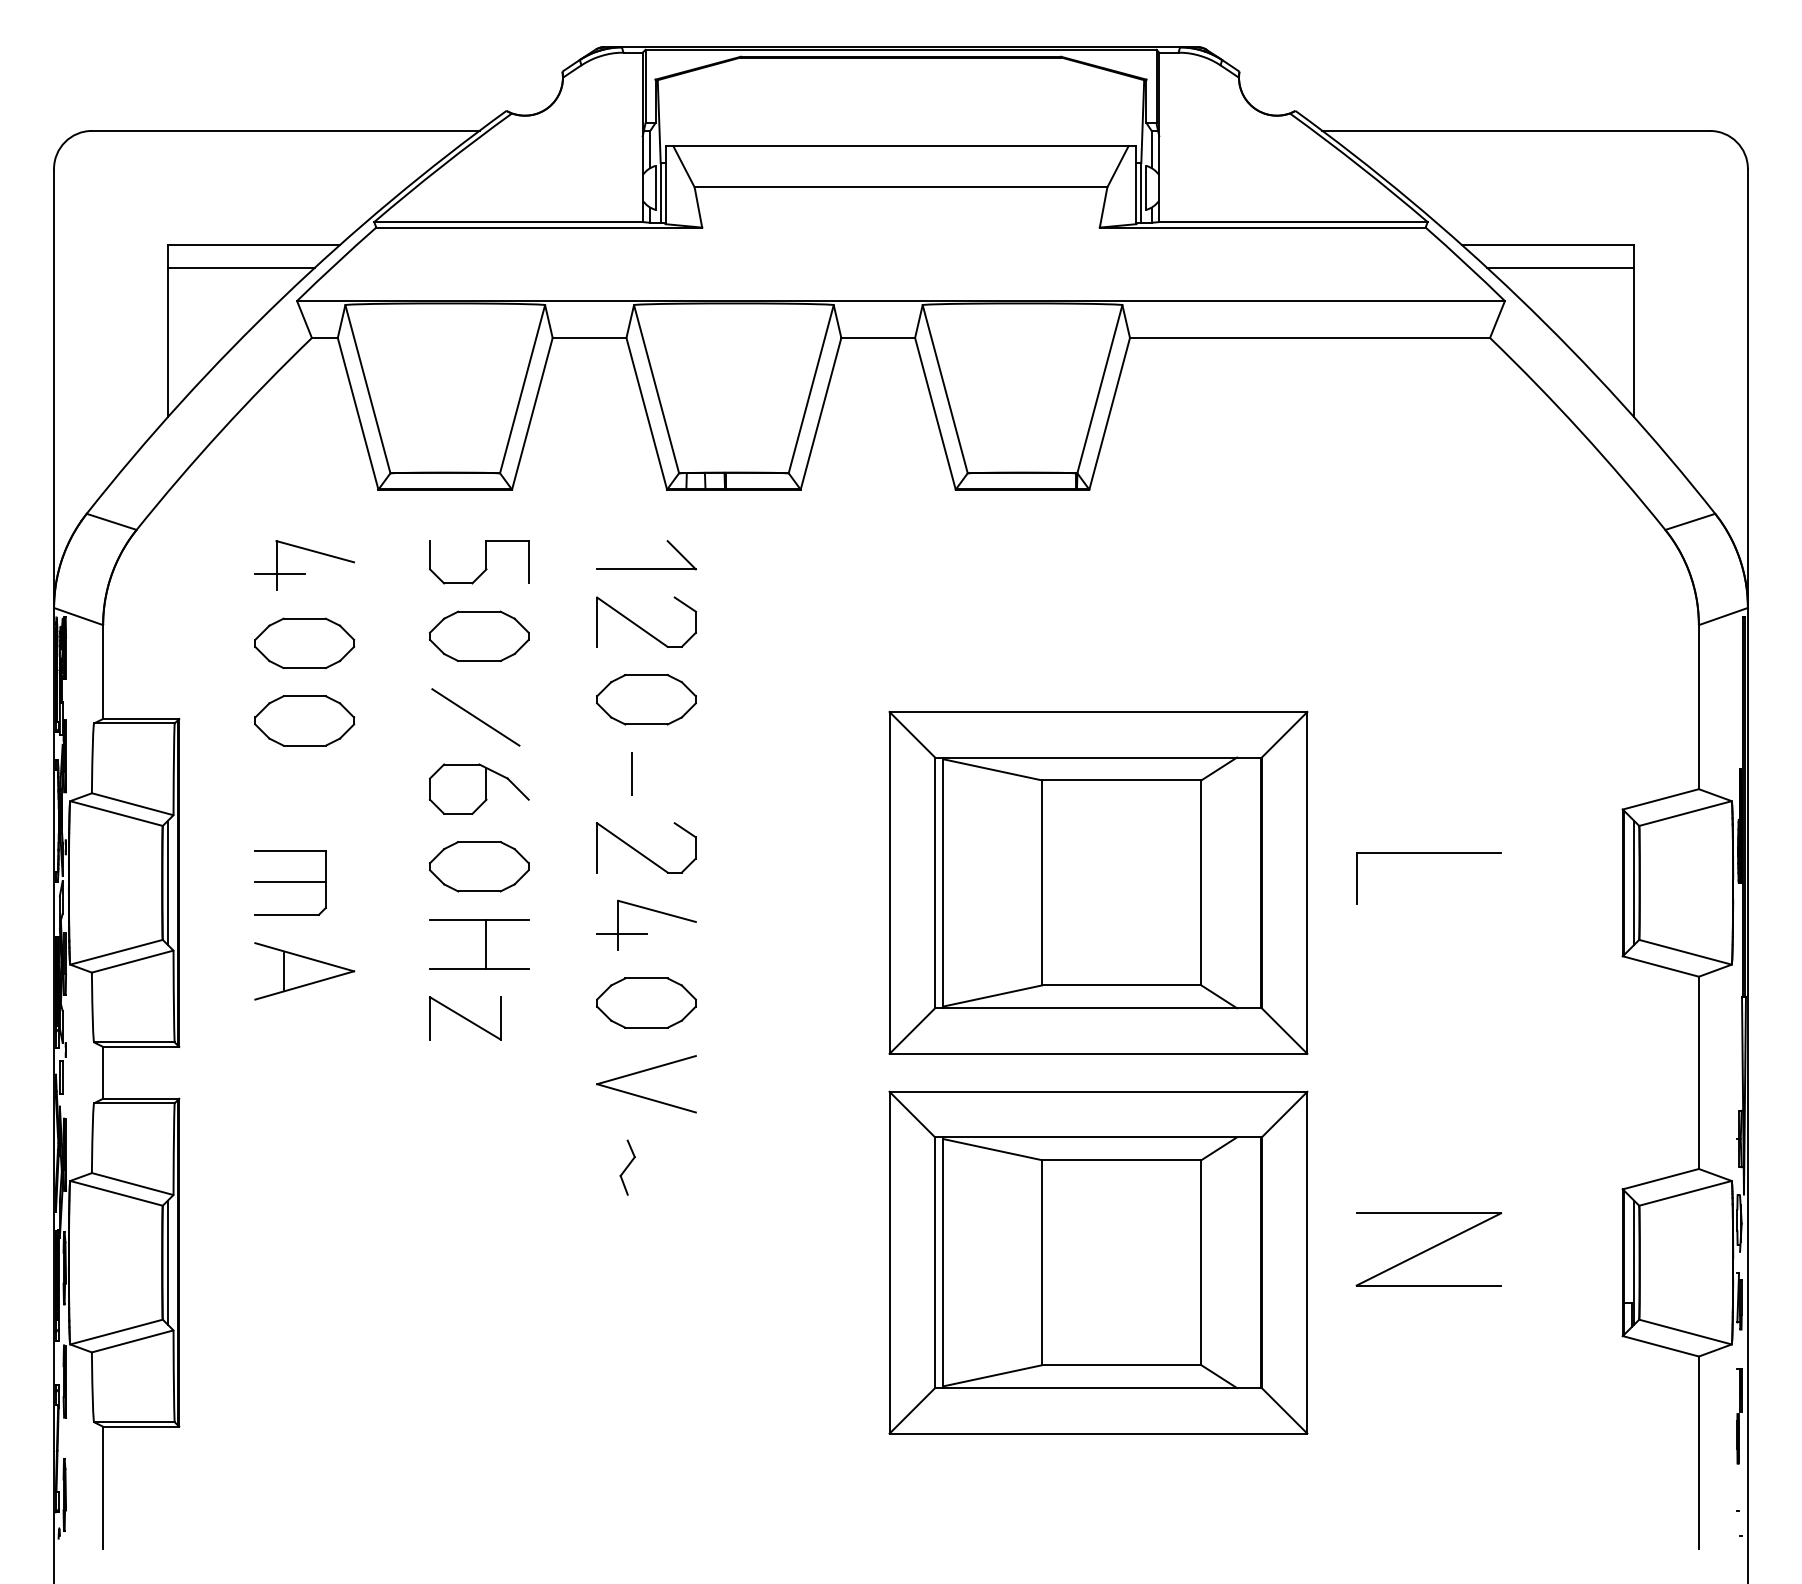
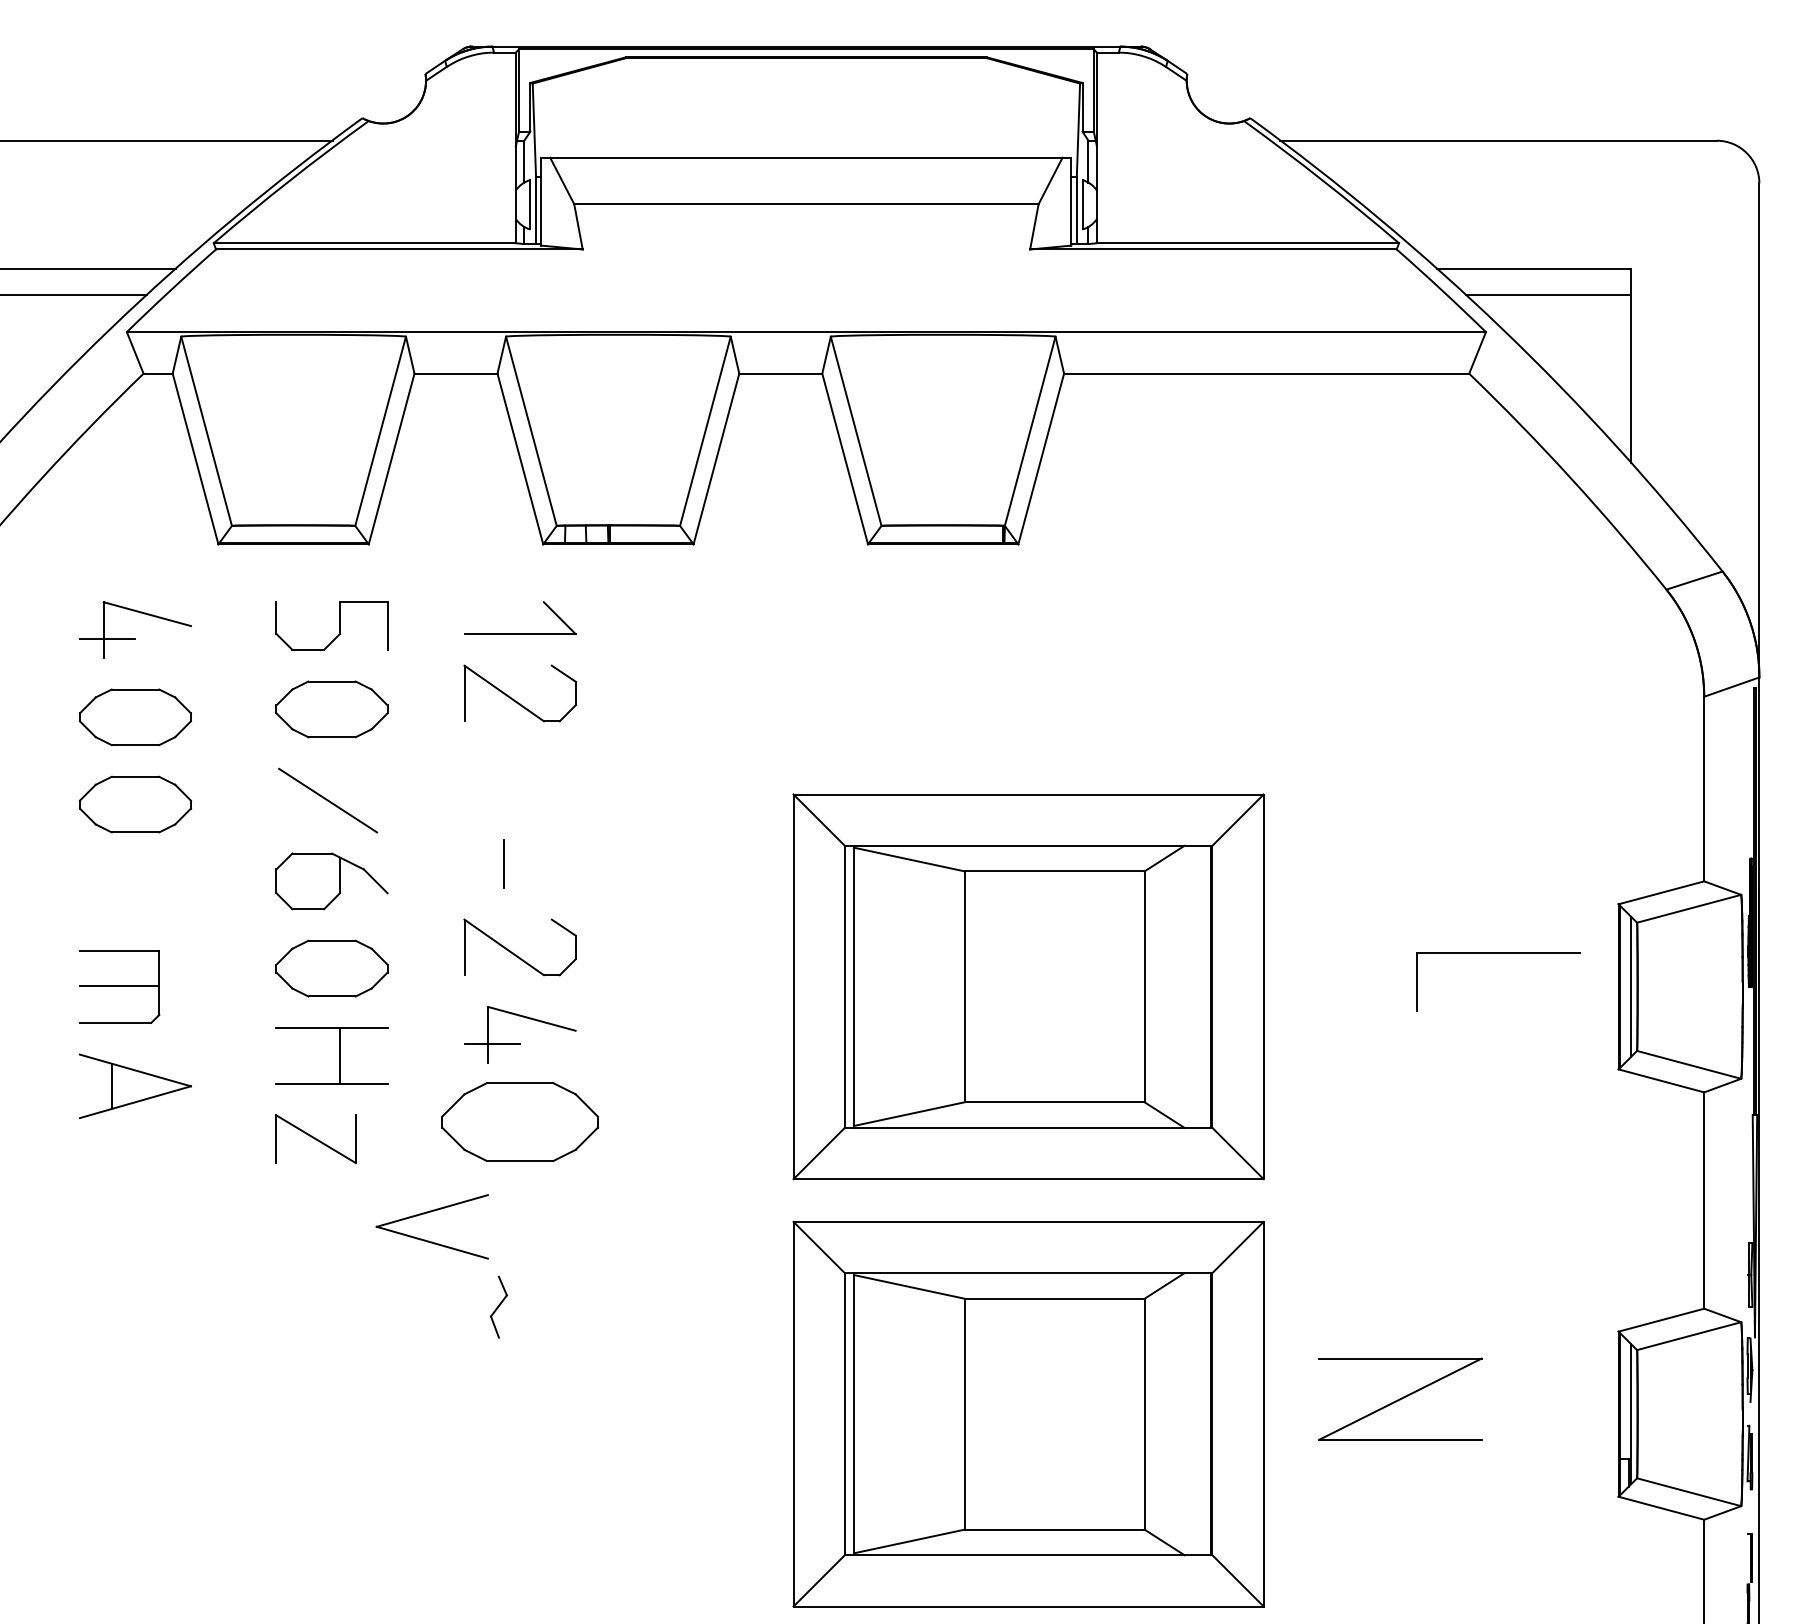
part: (646, 699) -> (520, 780), removed
part: (1428, 853) -> (1497, 953), moved
part: (646, 1002) -> (520, 1121), size x1.4
part: (644, 1096) -> (430, 1240), moved

